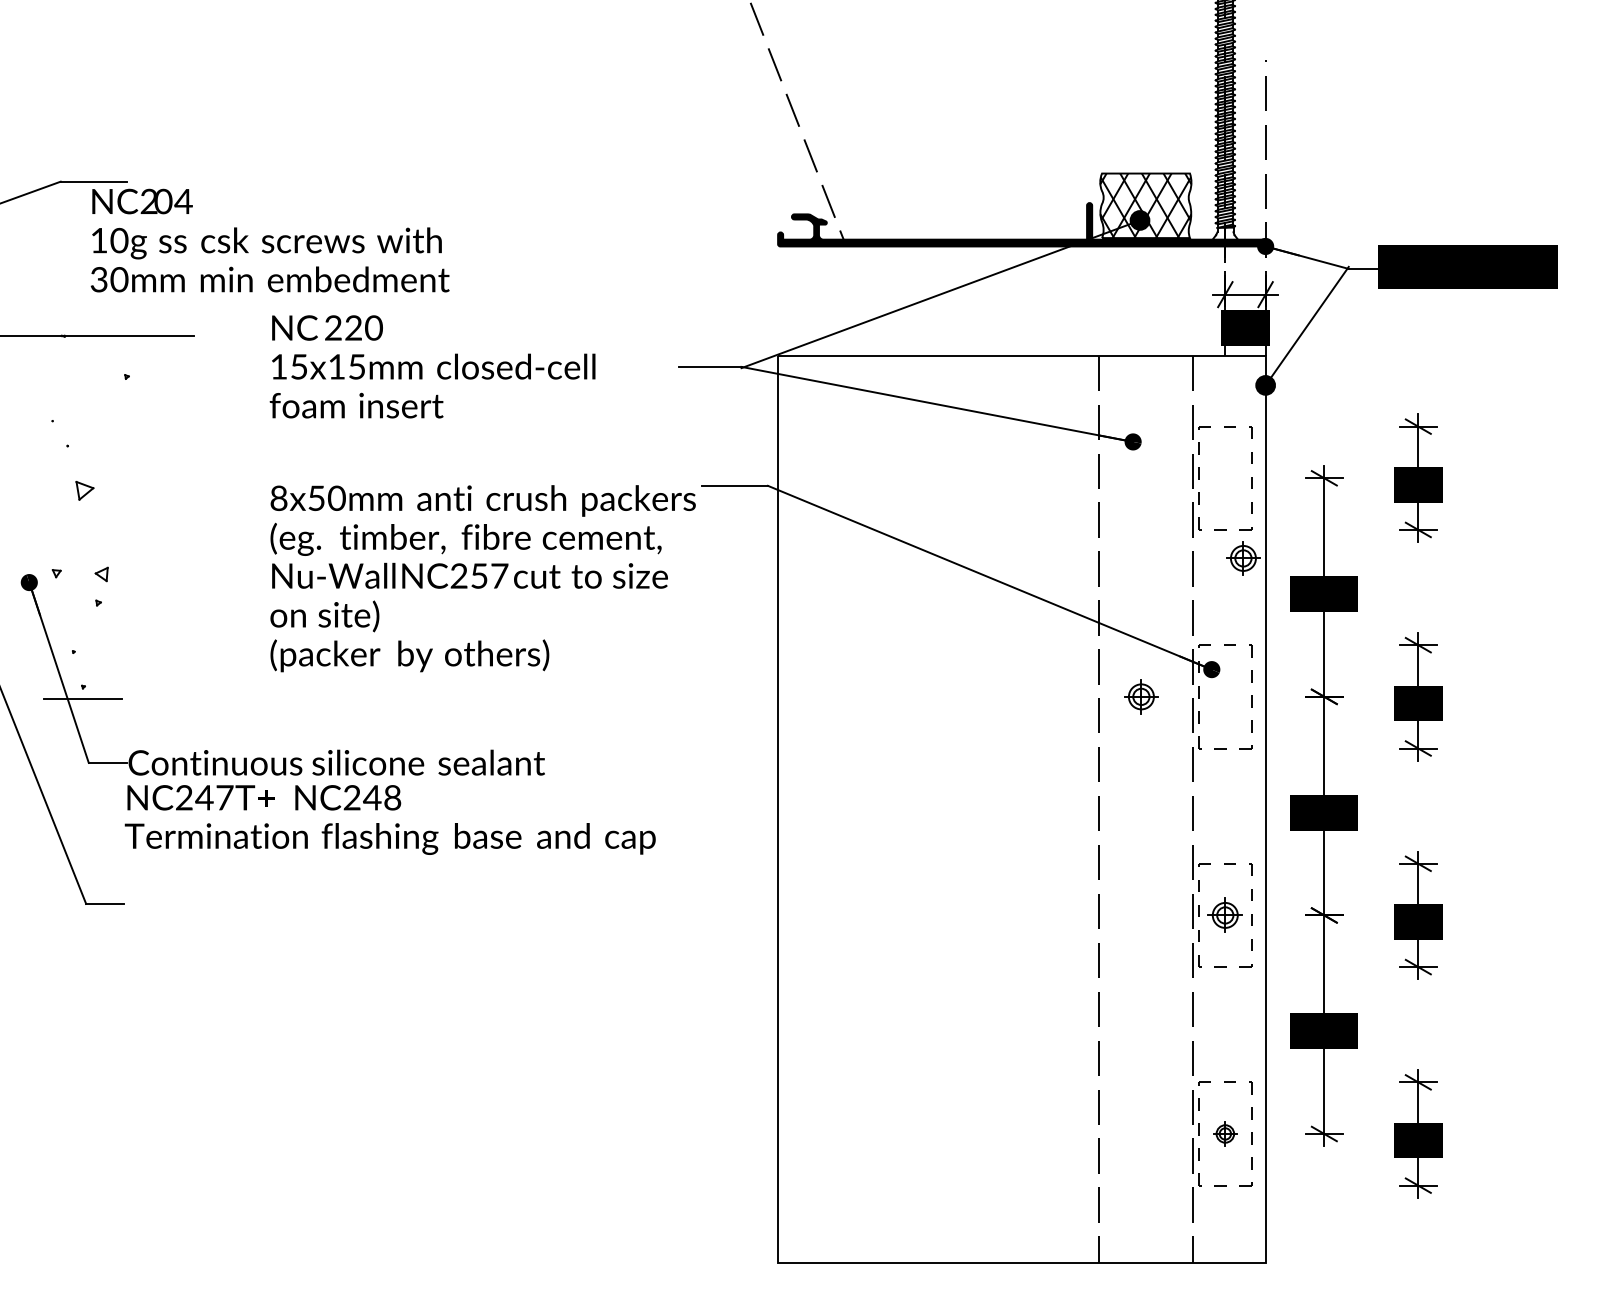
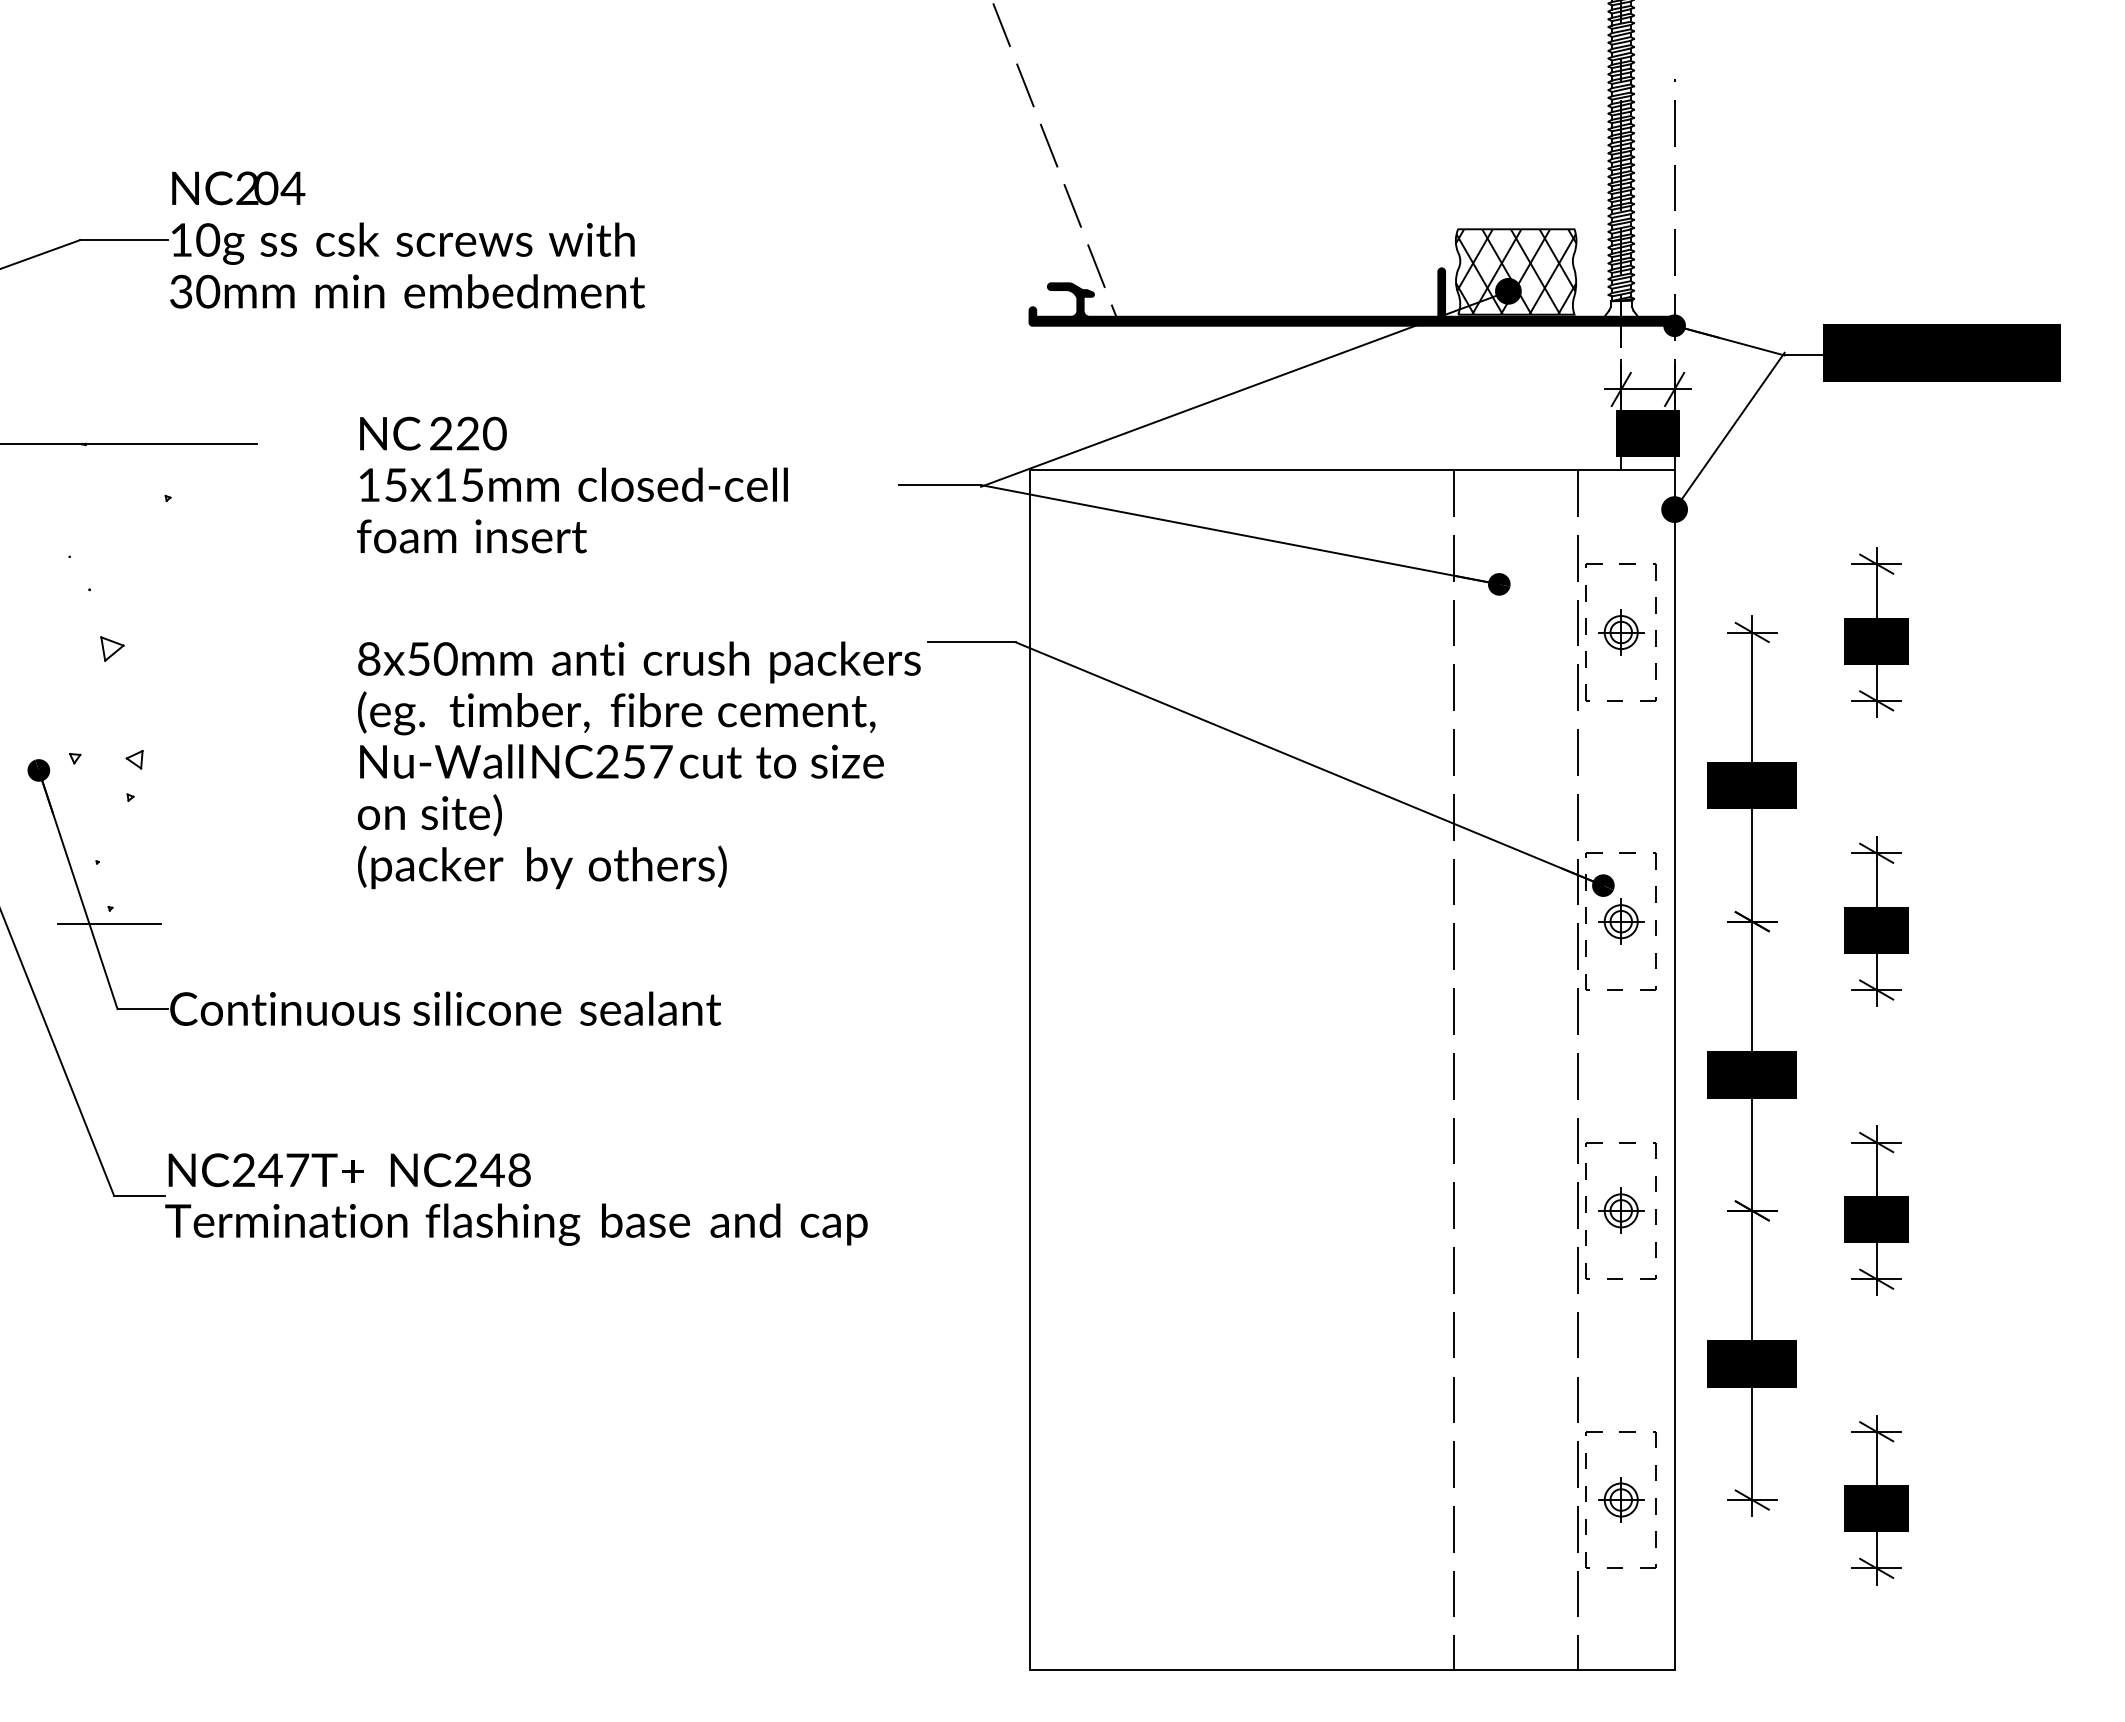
text: (270, 240) -> (407, 239), moved
part: (1243, 558) -> (1621, 632), moved
part: (1141, 696) -> (1621, 921), moved
text: (390, 819) -> (516, 1199), moved
part: (1225, 1133) -> (1621, 1499), size x1.43

